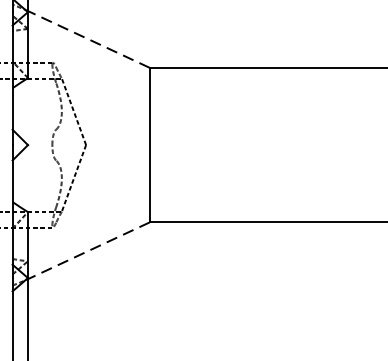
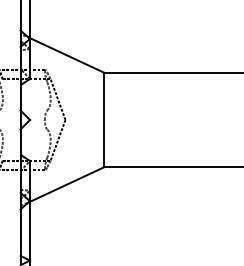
line: (87, 39) -> (66, 55), dashed -> solid
line: (87, 250) -> (66, 184), dashed -> solid

